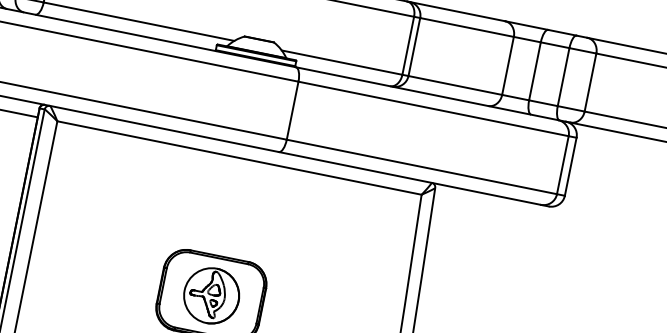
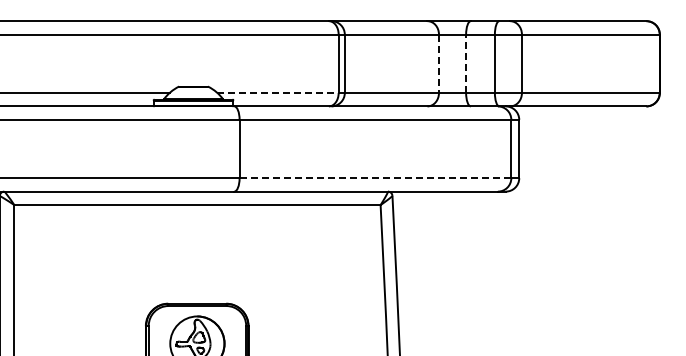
line: (342, 62) -> (278, 92), solid -> dashed
line: (507, 66) -> (438, 64), solid -> dashed
line: (535, 71) -> (466, 63), solid -> dashed
line: (421, 167) -> (375, 178), solid -> dashed

